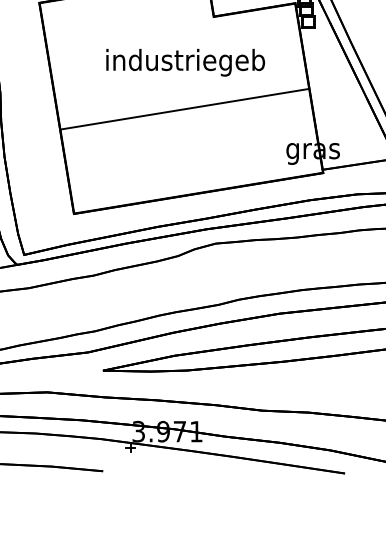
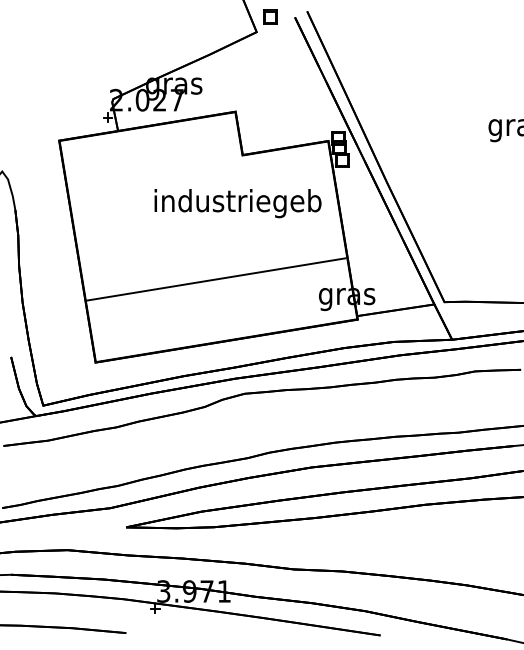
text: (185, 62) -> (237, 203), moved
line: (184, 109) -> (215, 279), moved

